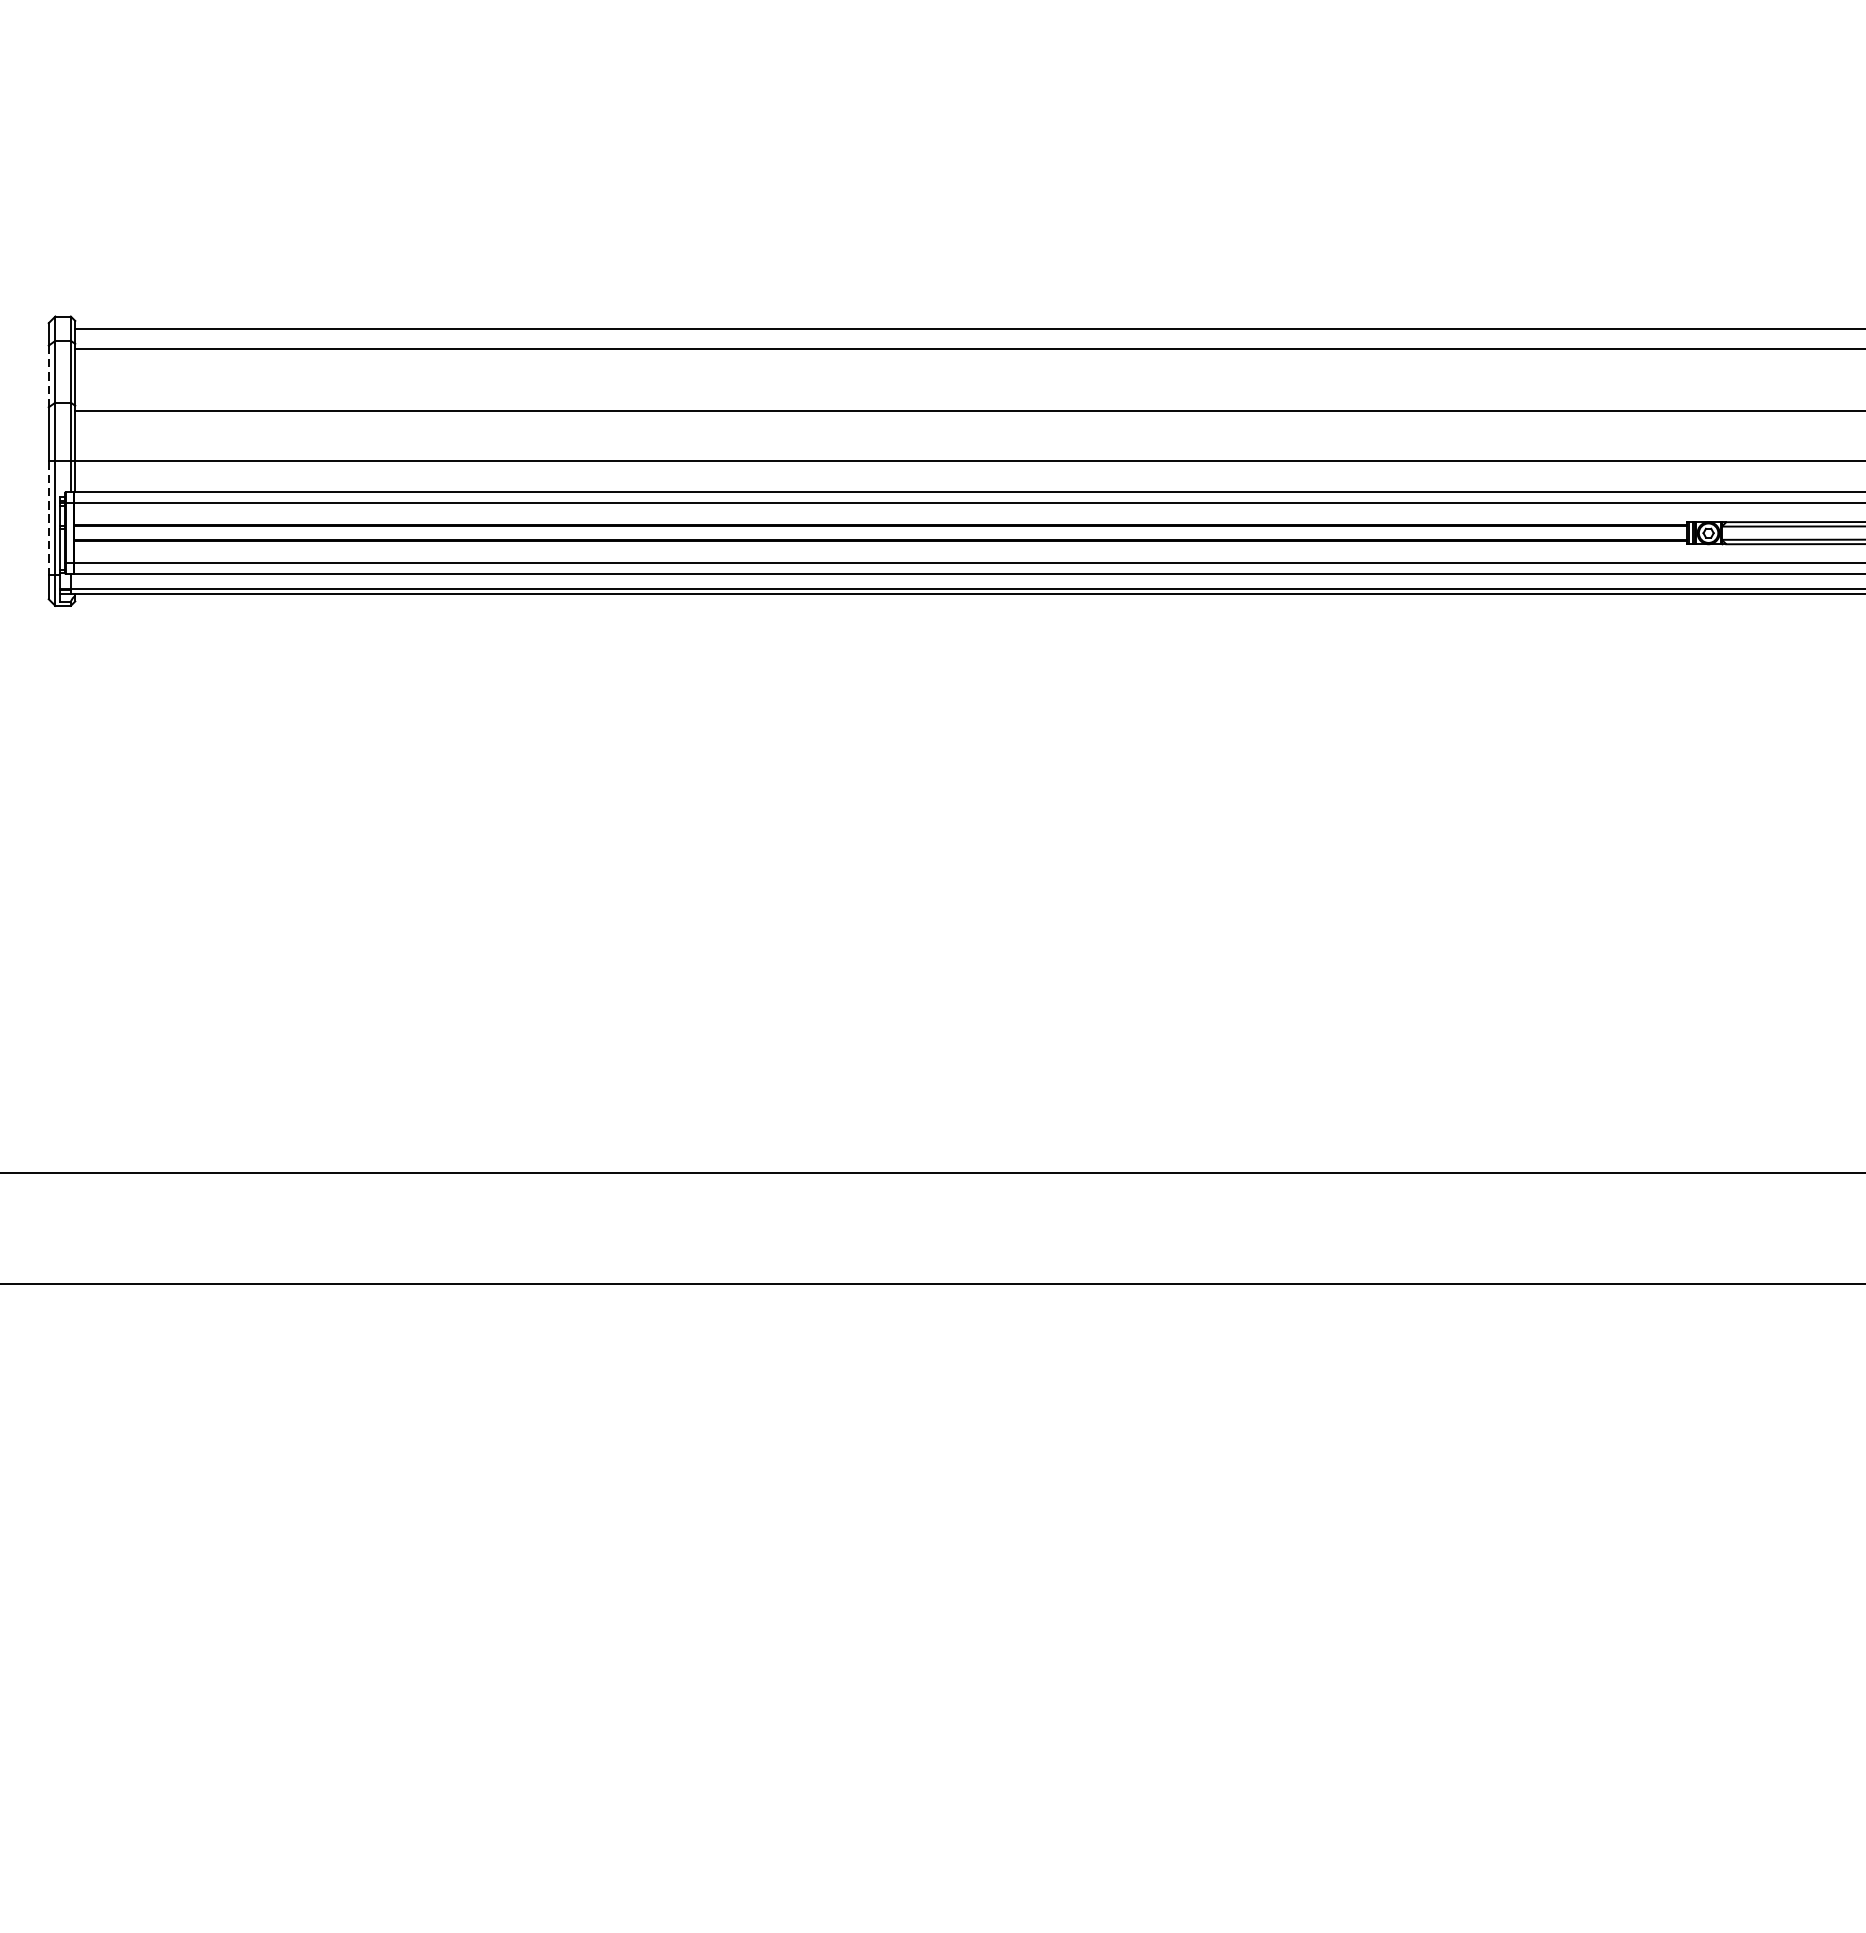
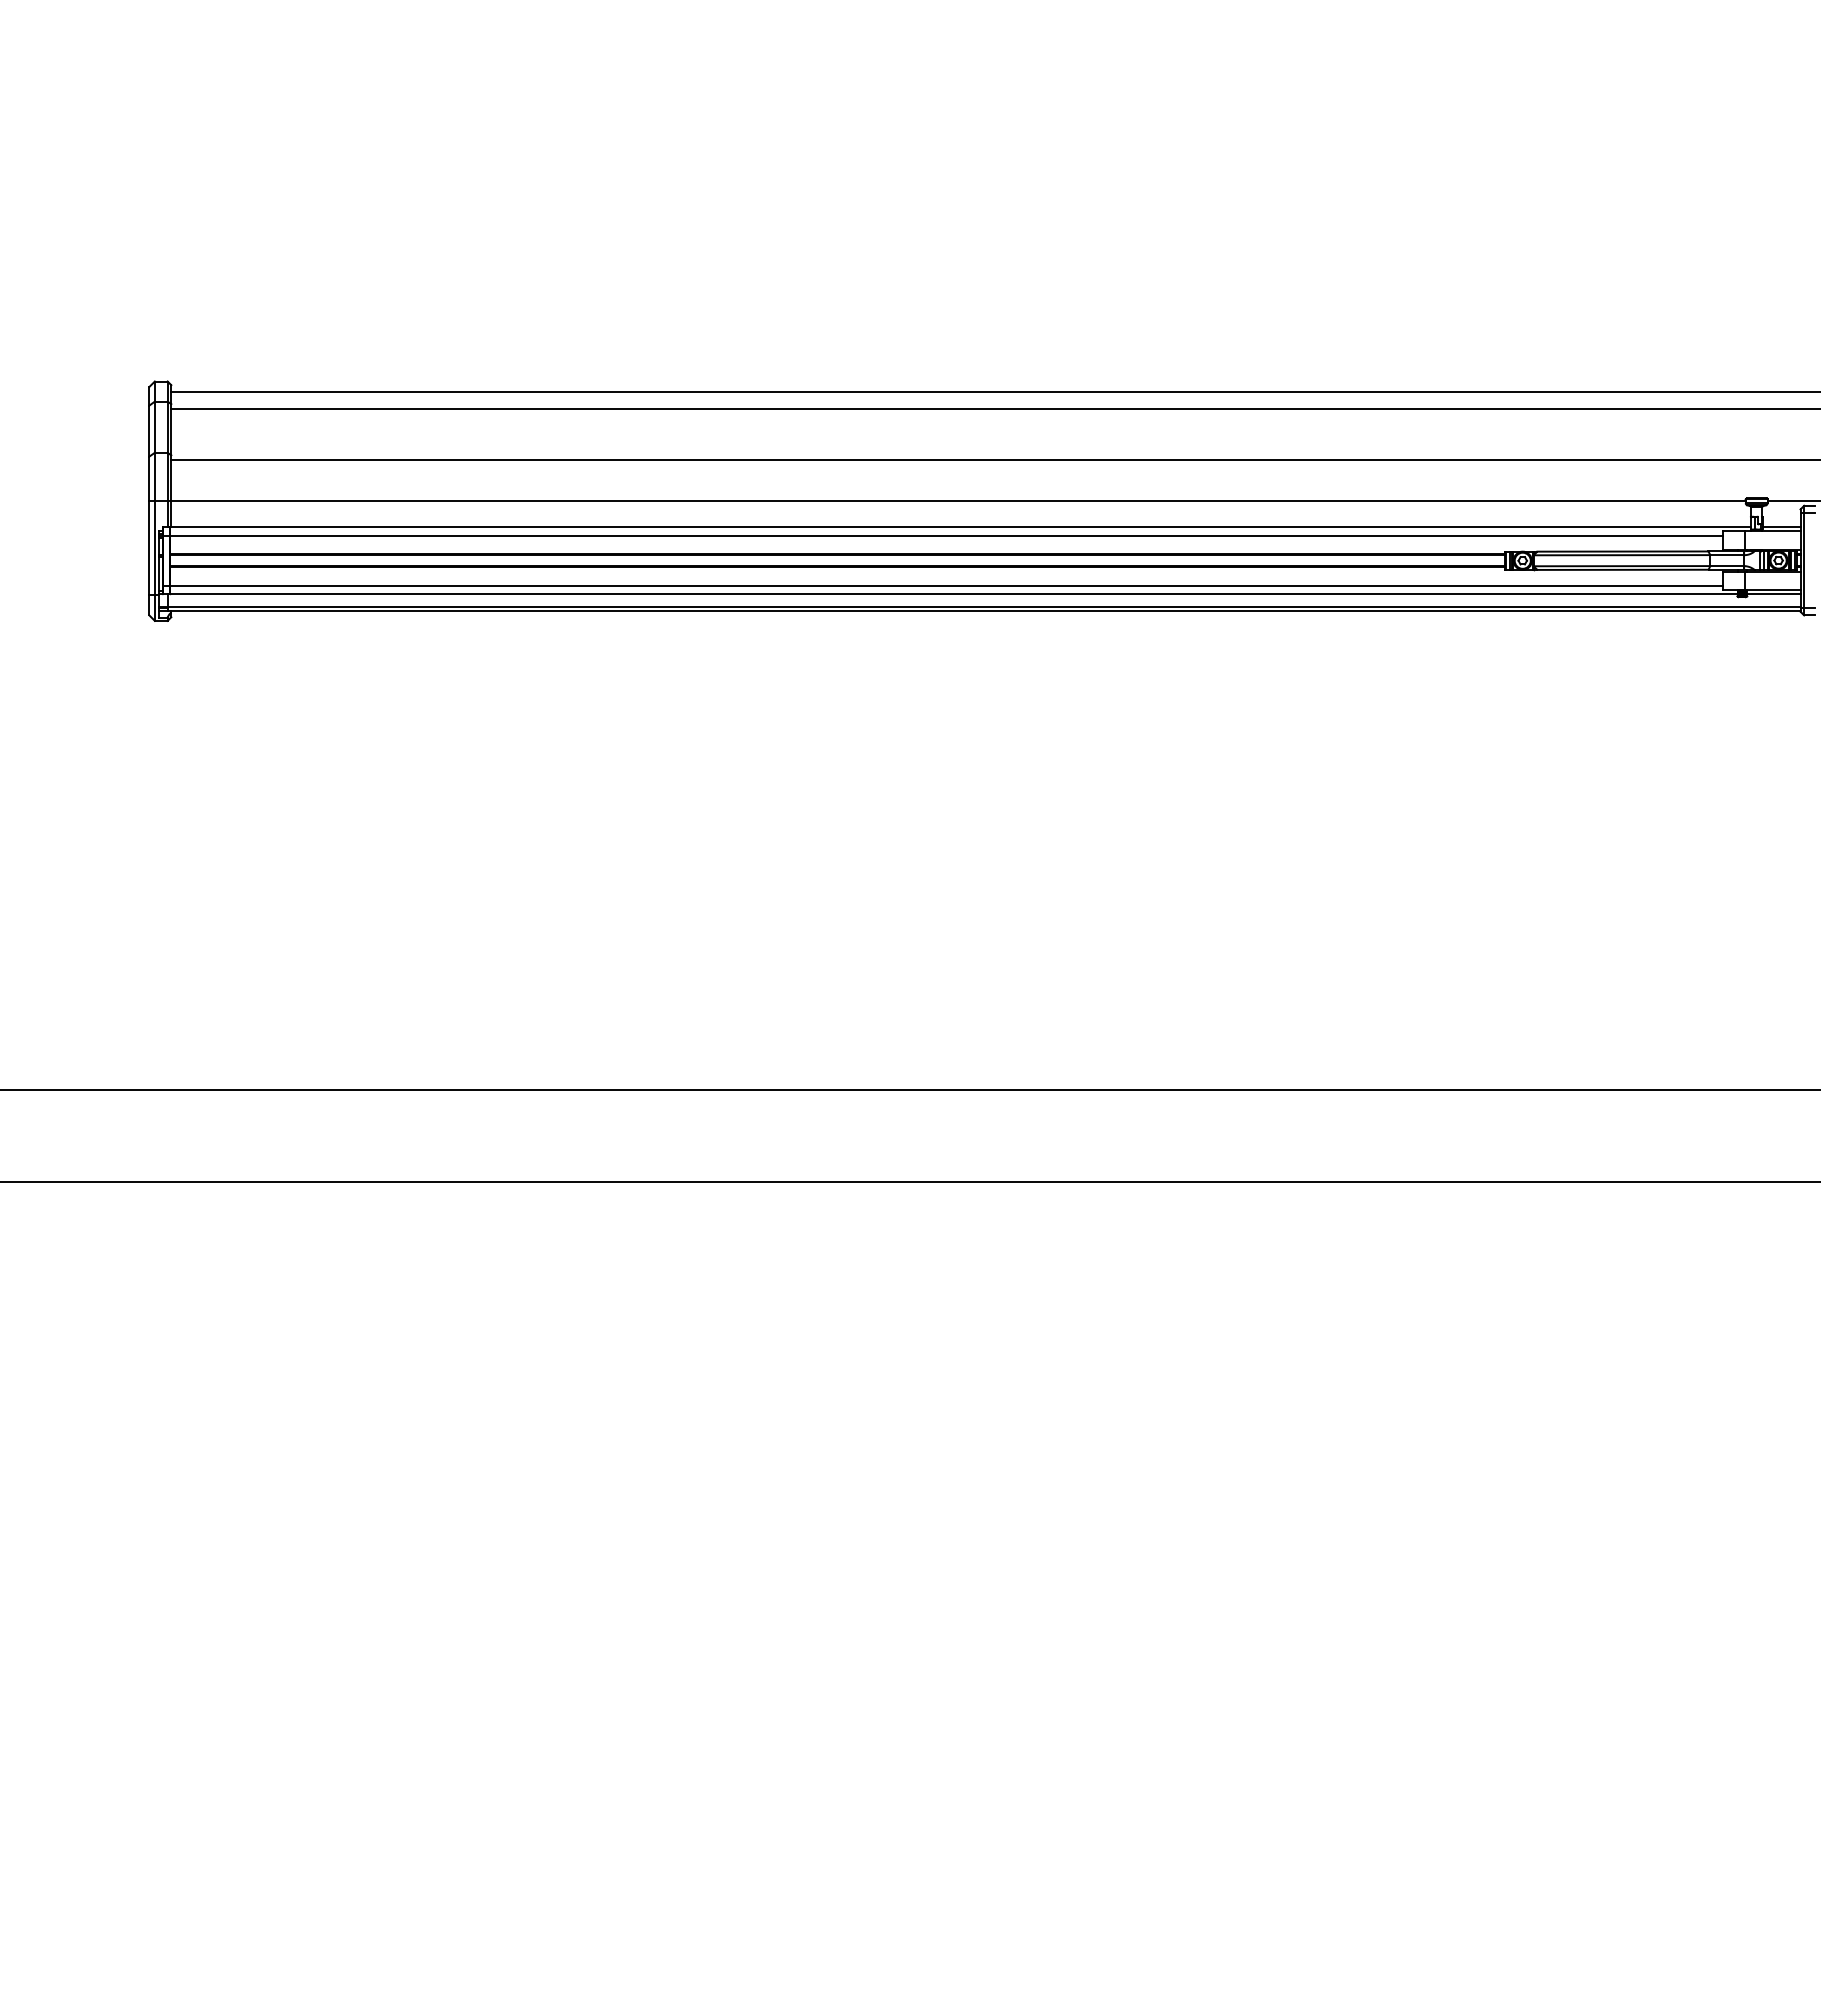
line: (48, 376) -> (149, 431), dashed -> solid
line: (48, 518) -> (149, 548), dashed -> solid

